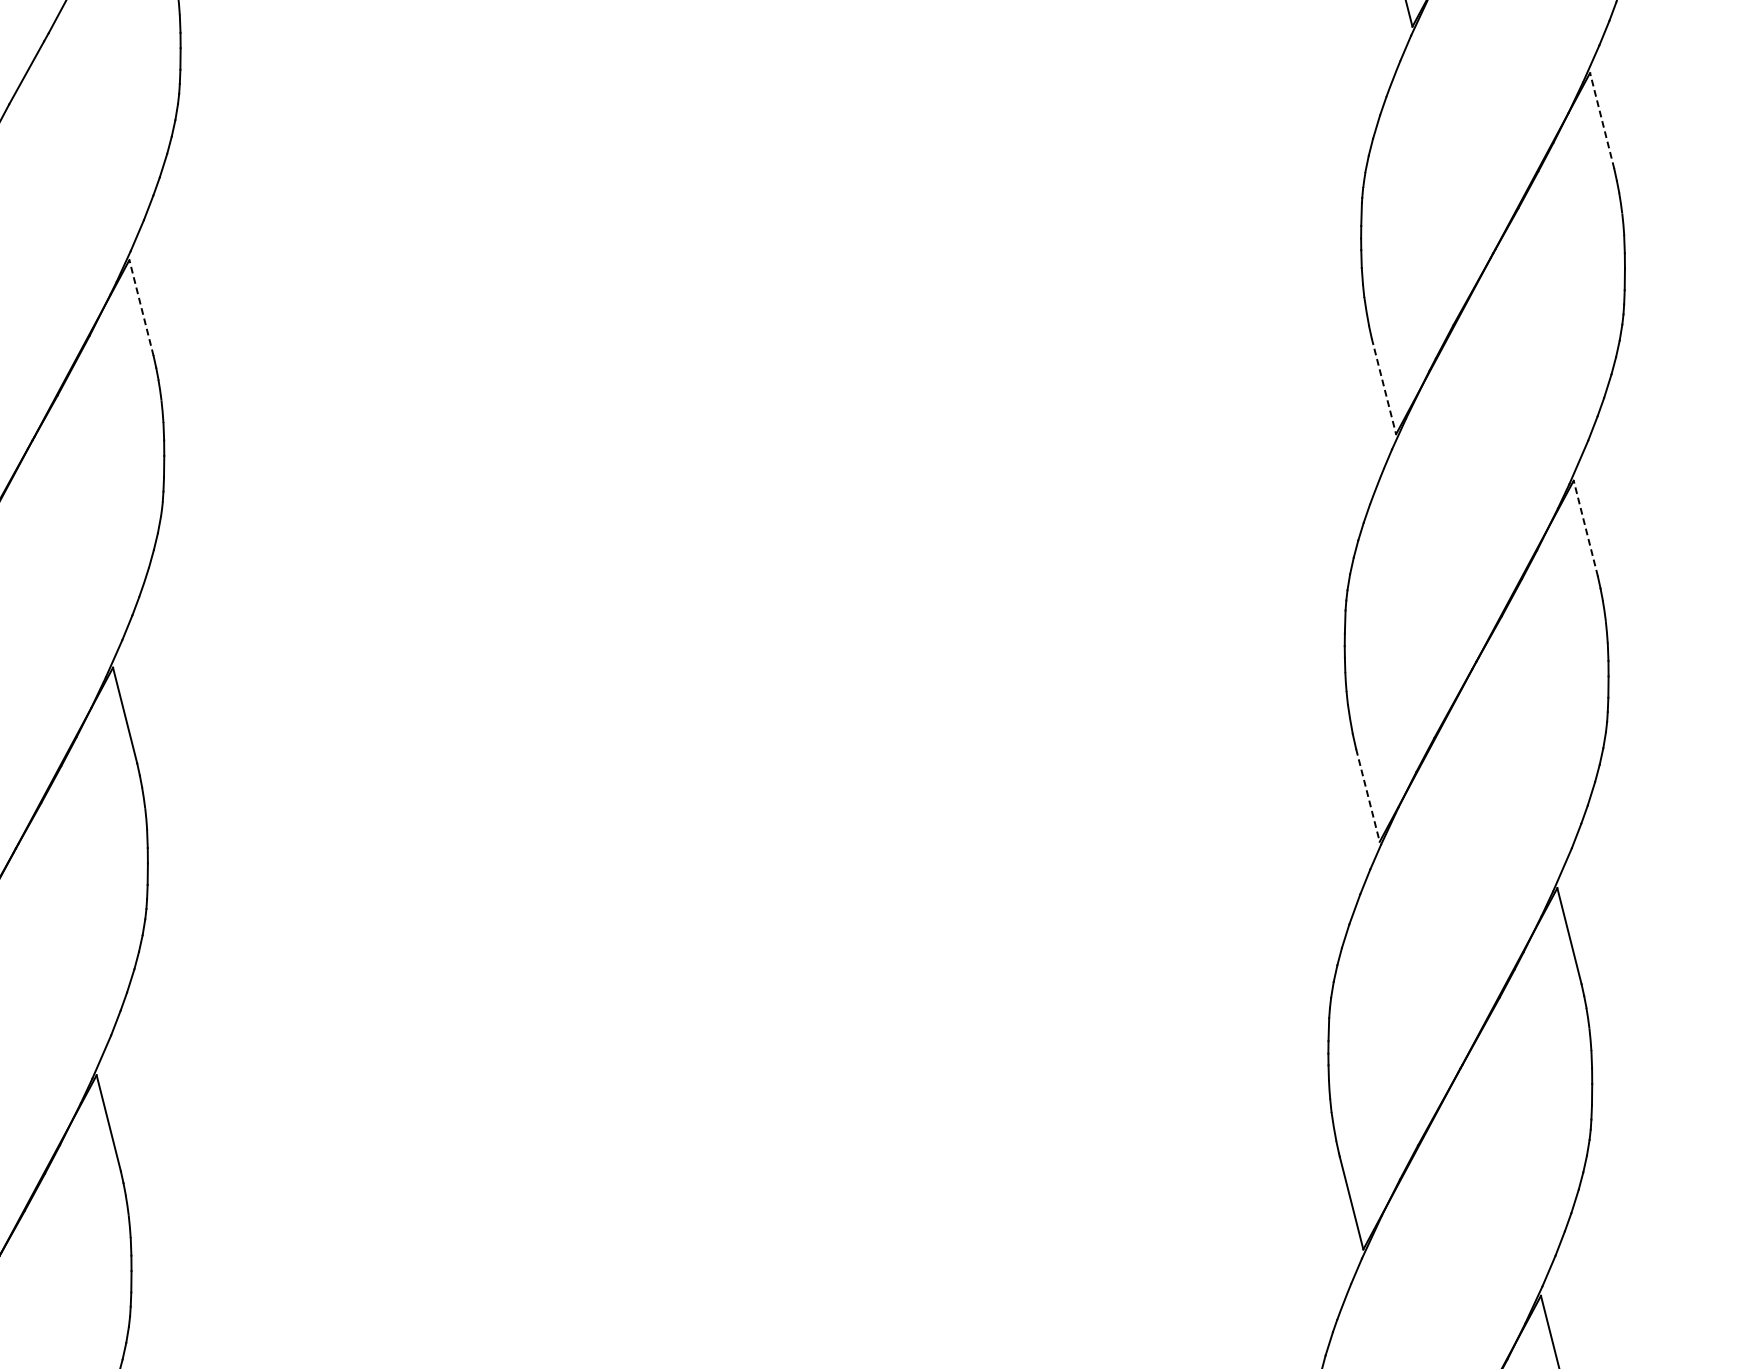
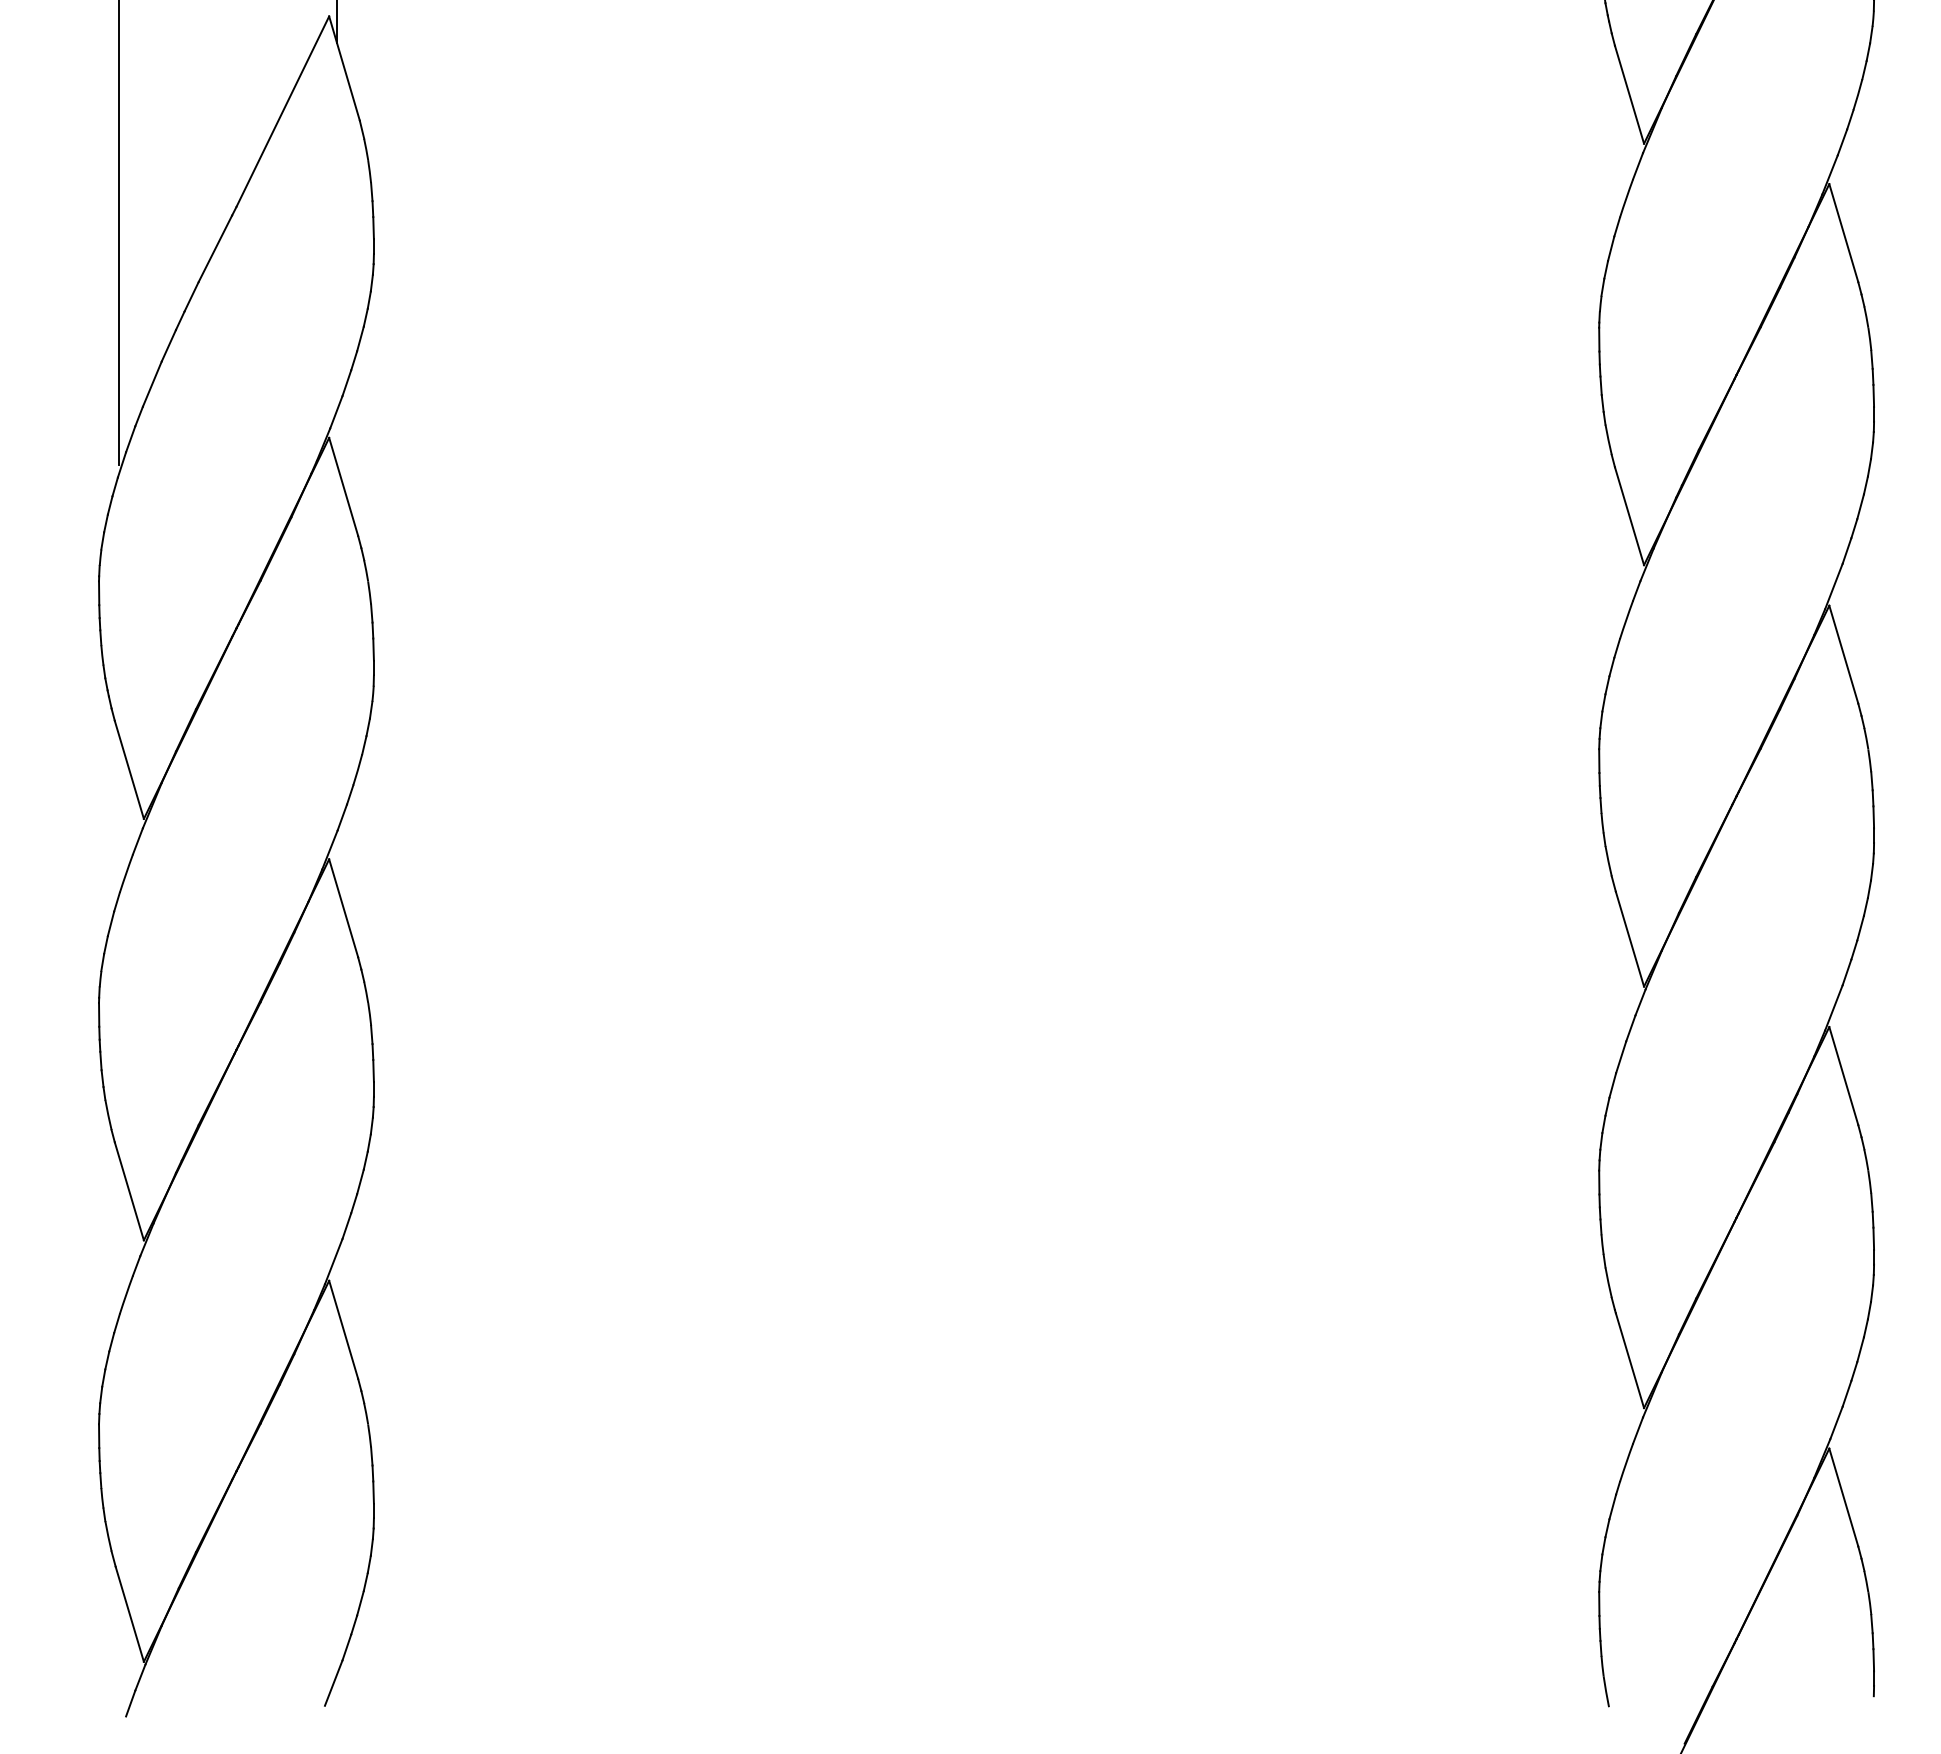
line: (1601, 120) -> (1843, 232), dashed -> solid
line: (141, 307) -> (343, 486), dashed -> solid
line: (1383, 386) -> (1629, 516), dashed -> solid
line: (1585, 528) -> (1843, 654), dashed -> solid
line: (1368, 795) -> (1630, 939), dashed -> solid

